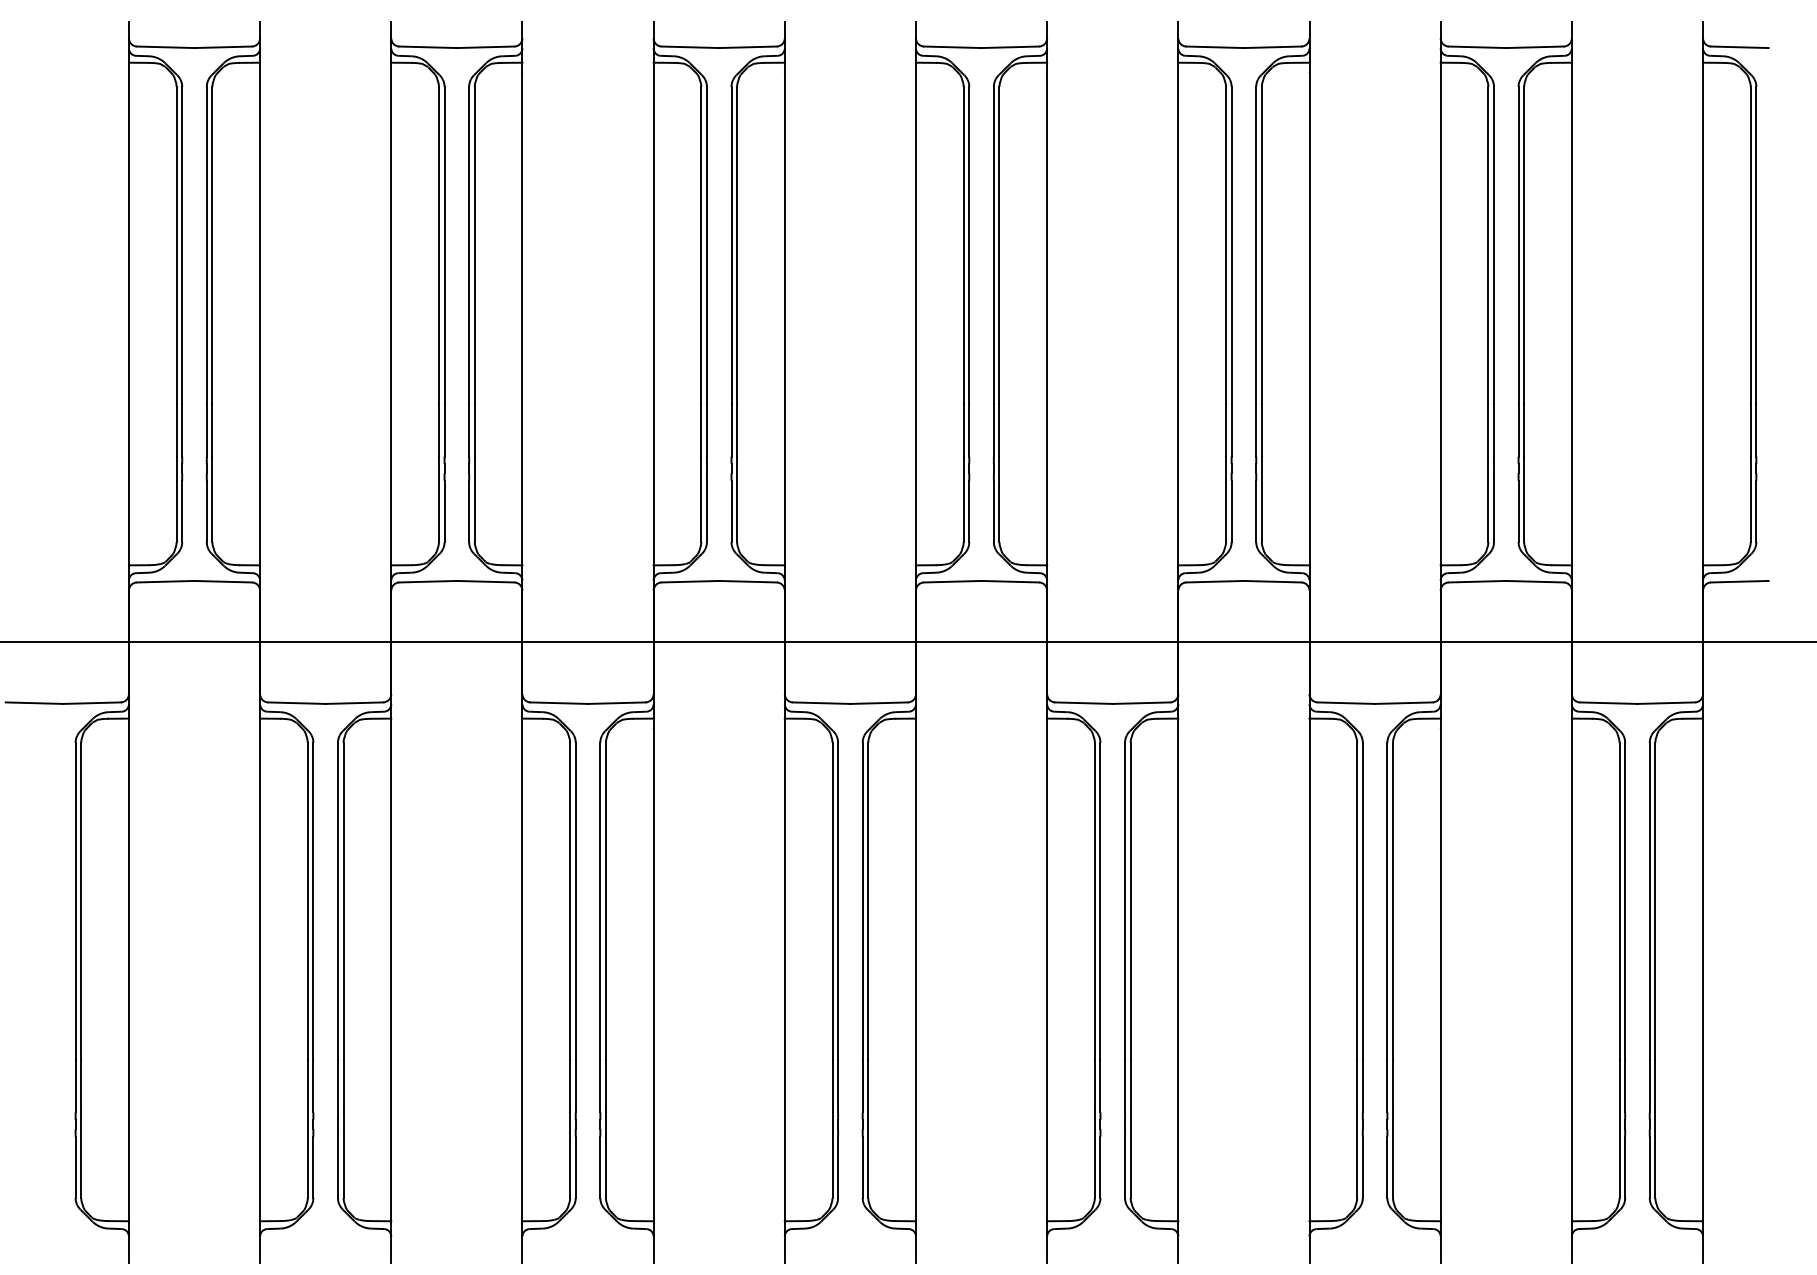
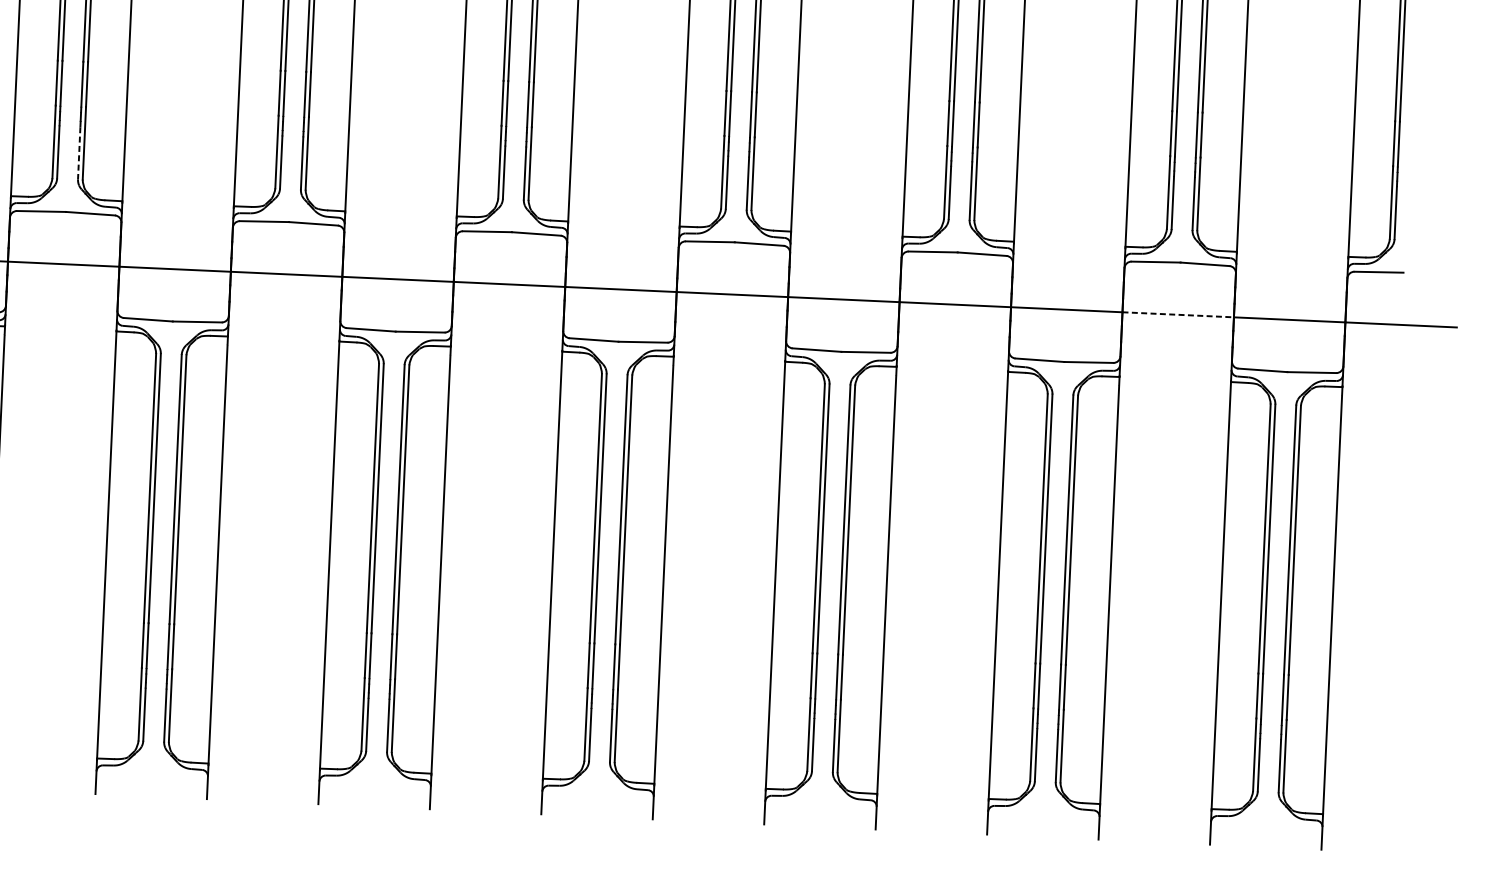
line: (206, 511) -> (78, 153), solid -> dashed
line: (1506, 642) -> (1178, 314), solid -> dashed

